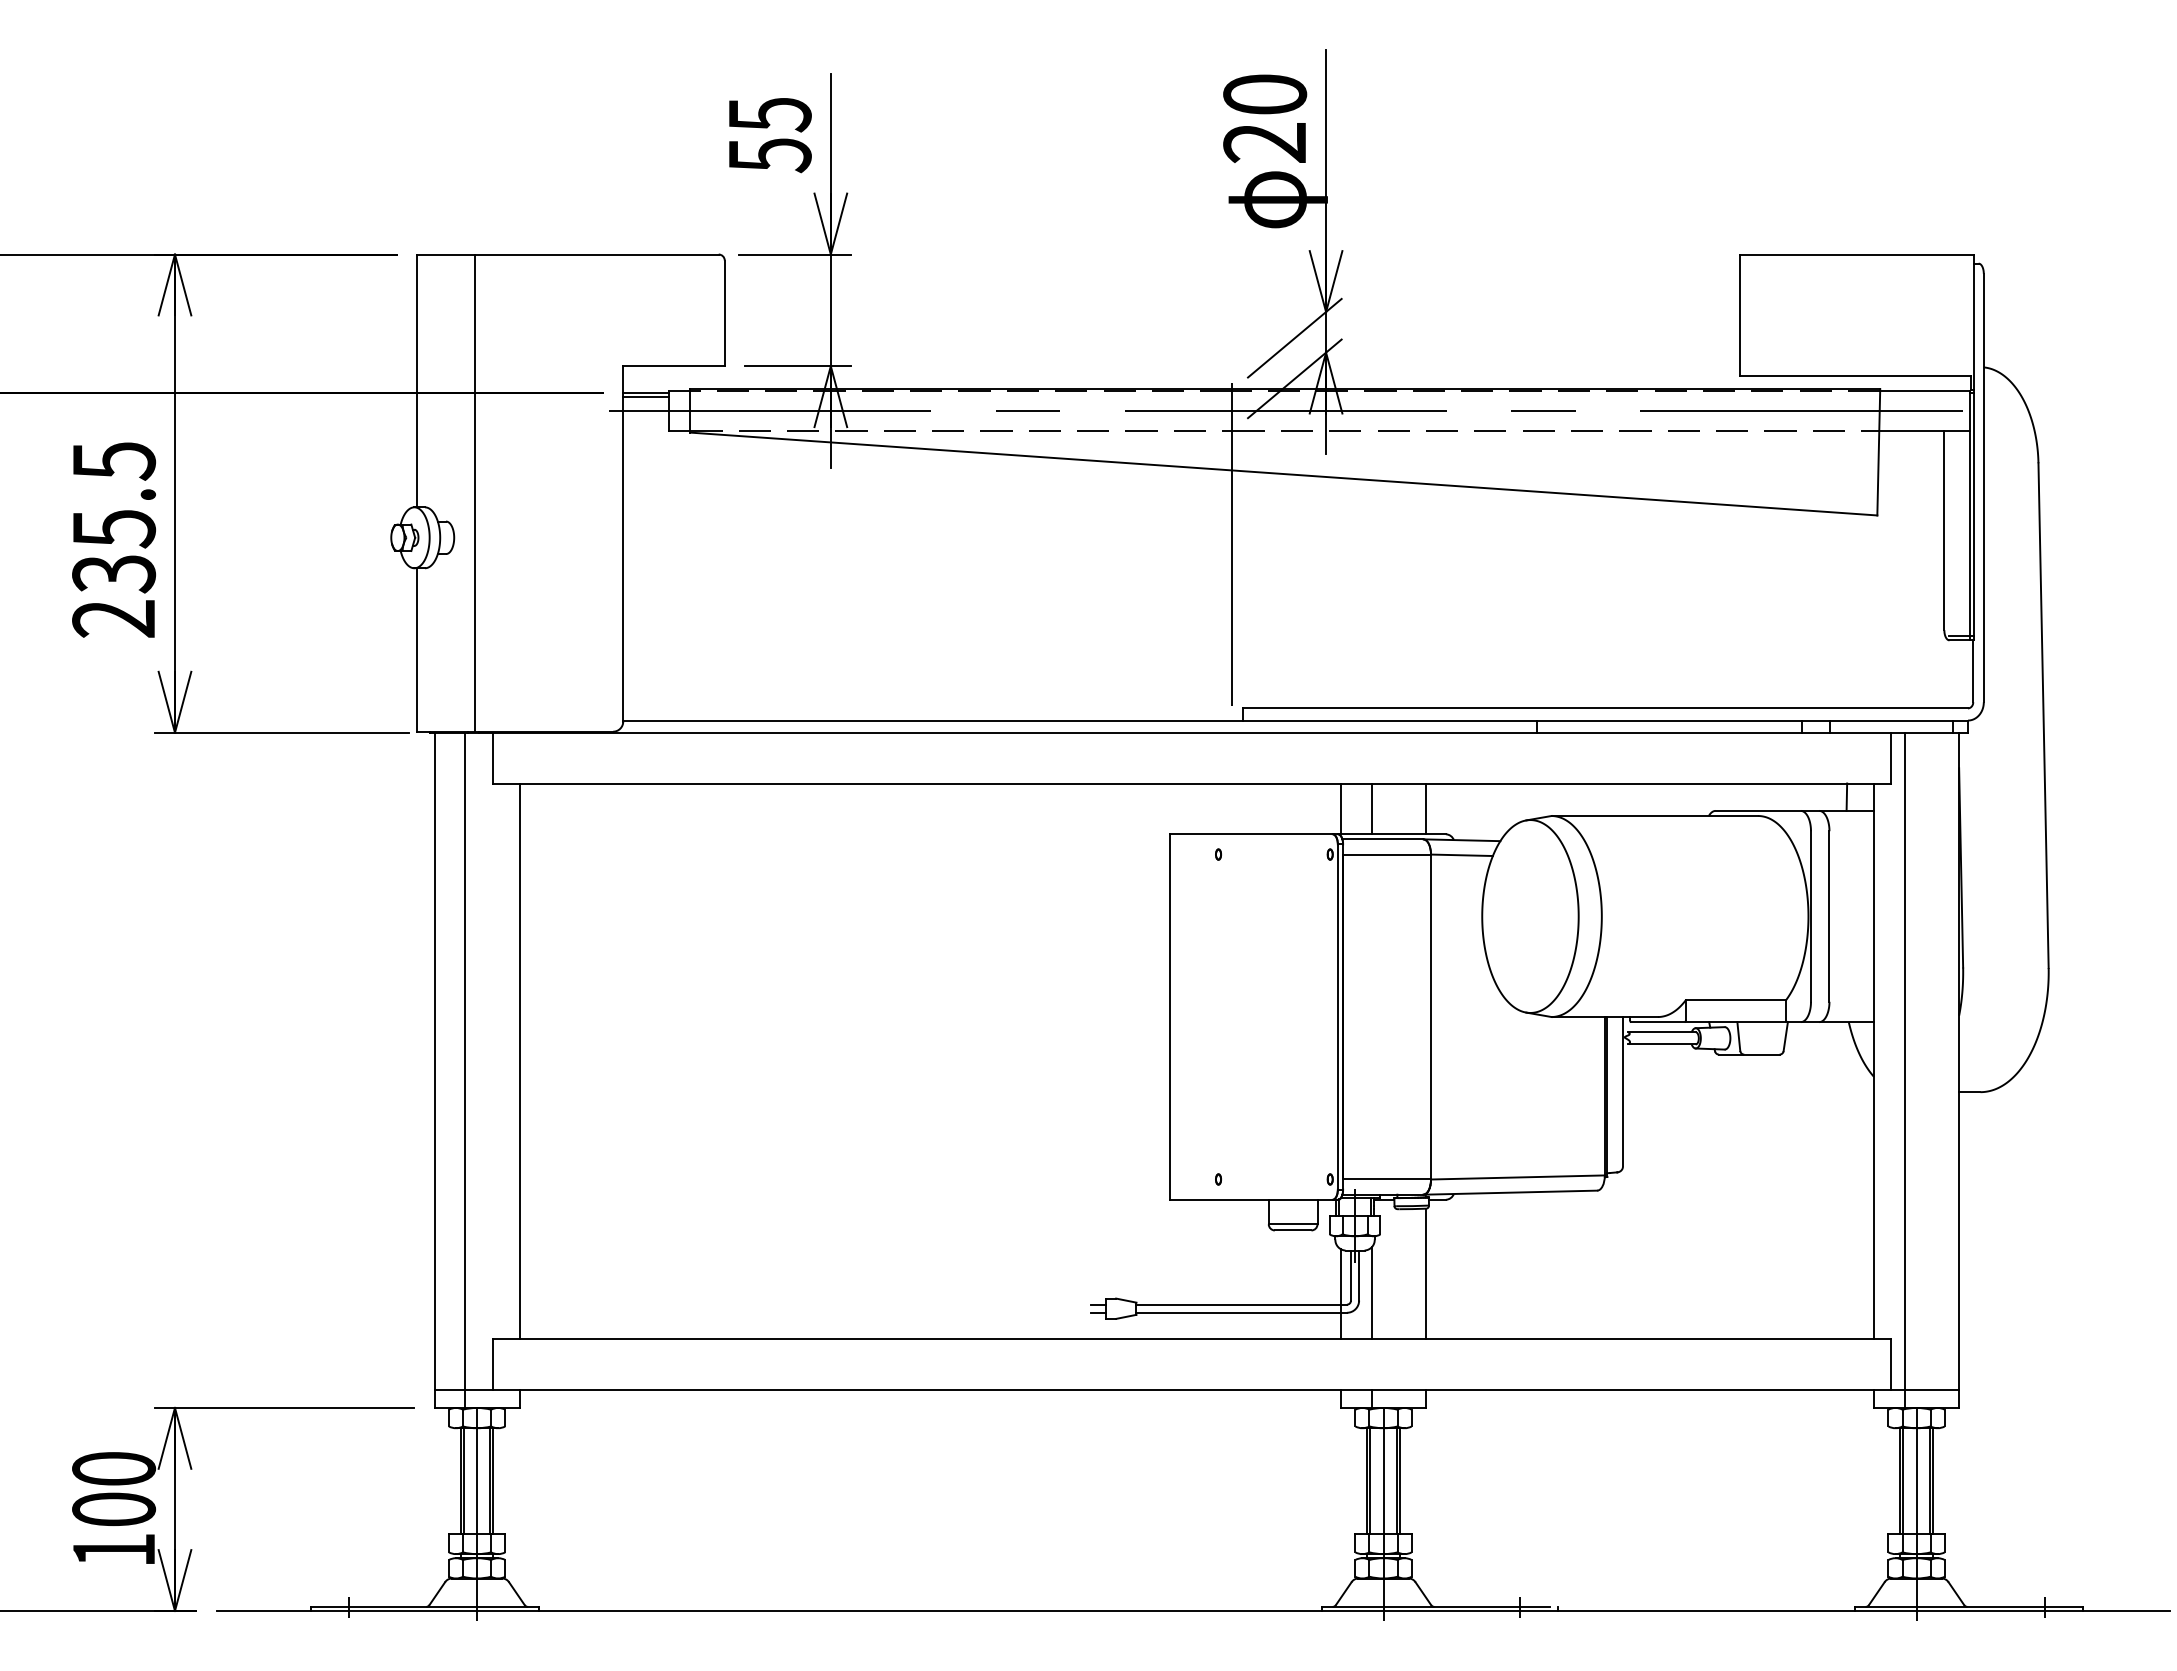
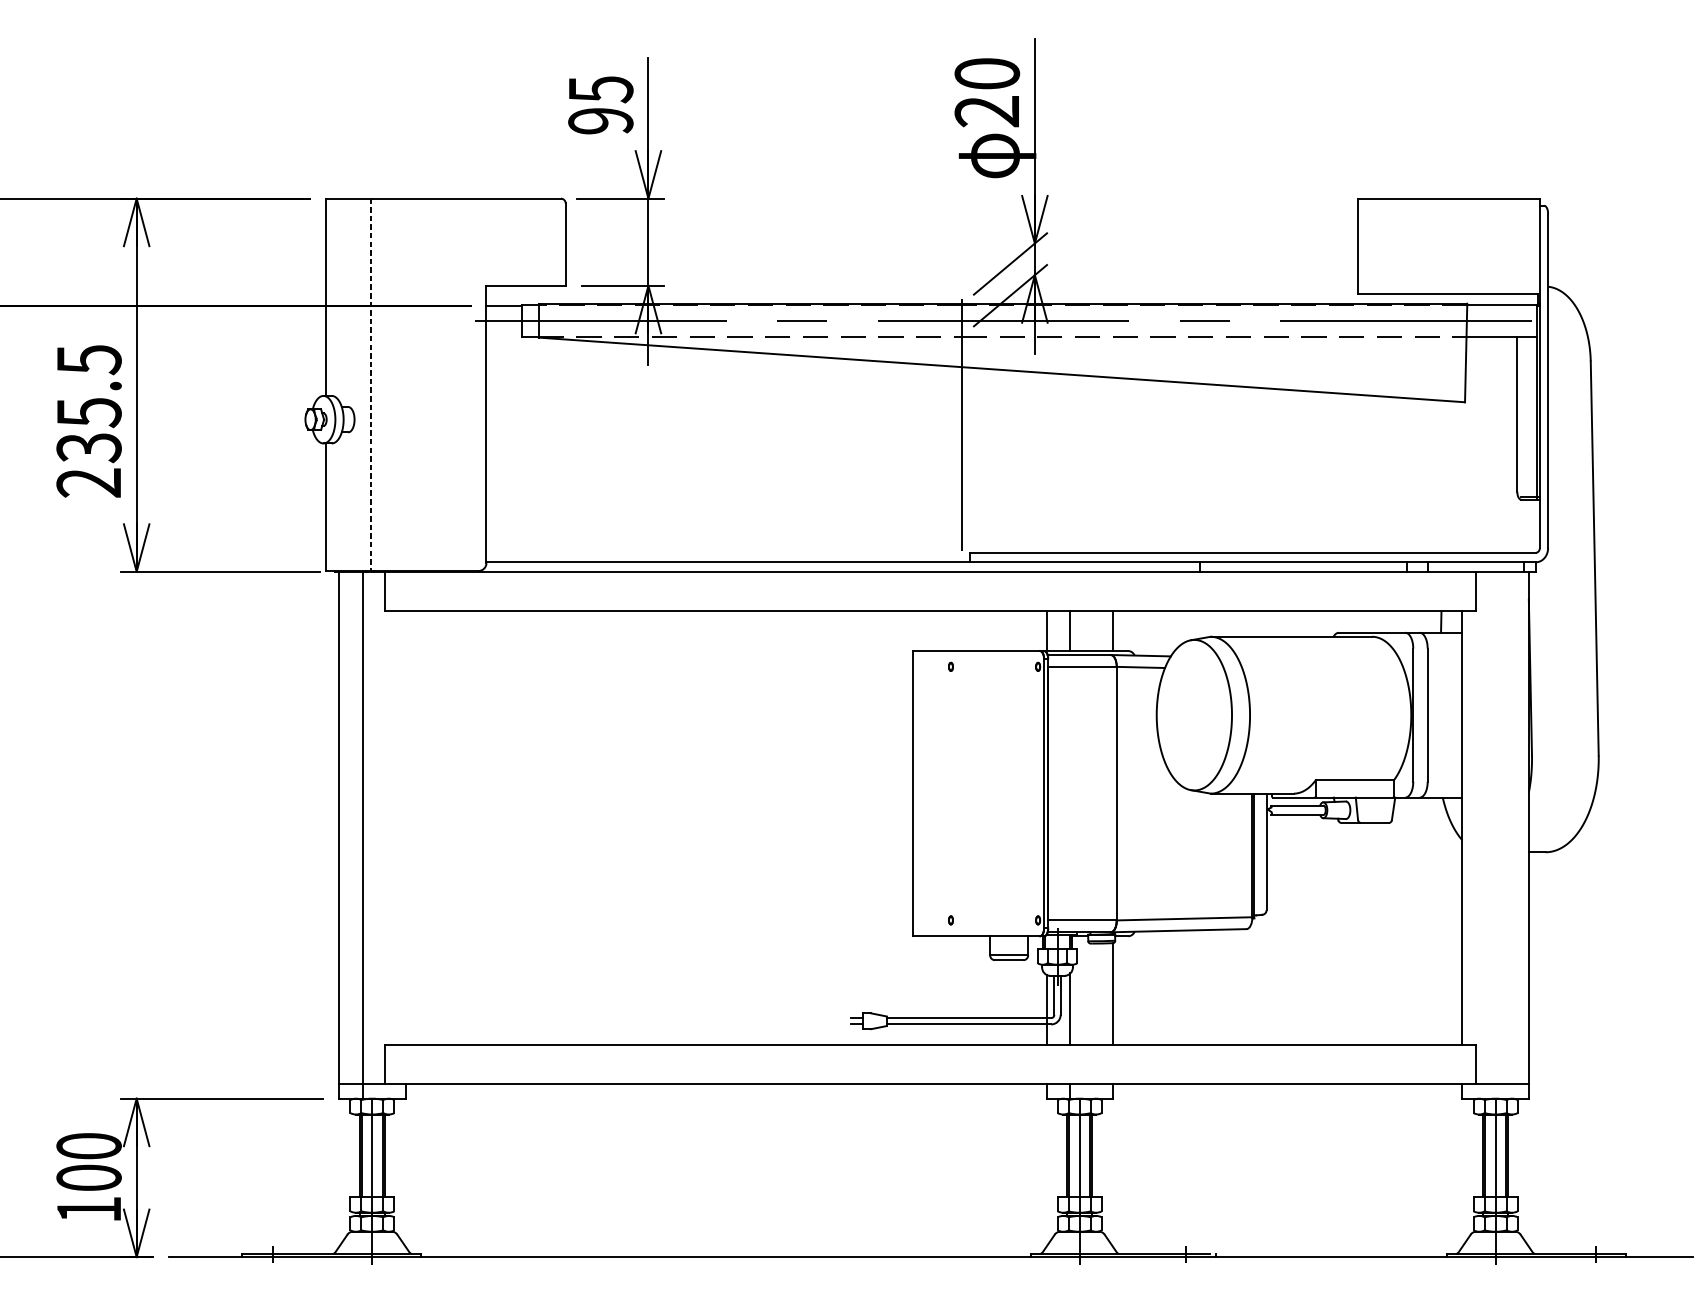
text: (769, 155) -> (600, 121), 55 -> 95
line: (646, 396) -> (504, 309), removed
line: (475, 493) -> (371, 385), solid -> dashed
line: (519, 1060) -> (405, 827), removed
line: (1904, 1069) -> (1486, 834), removed

